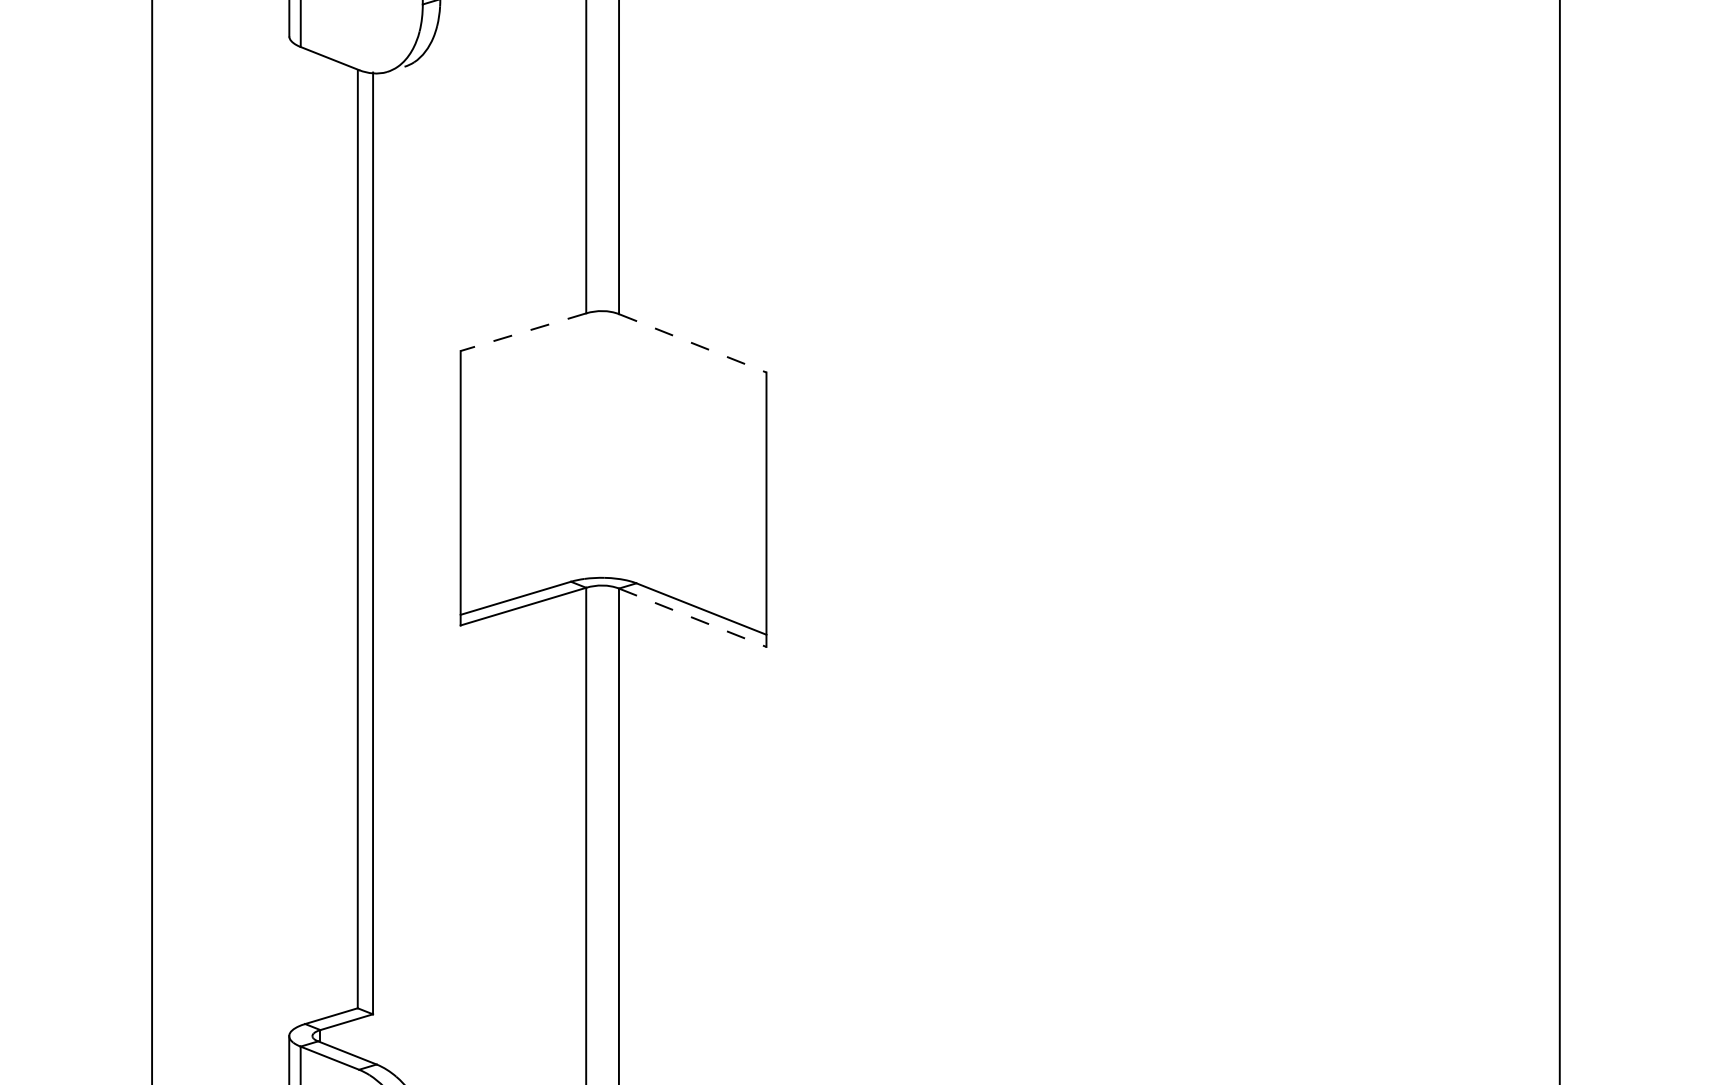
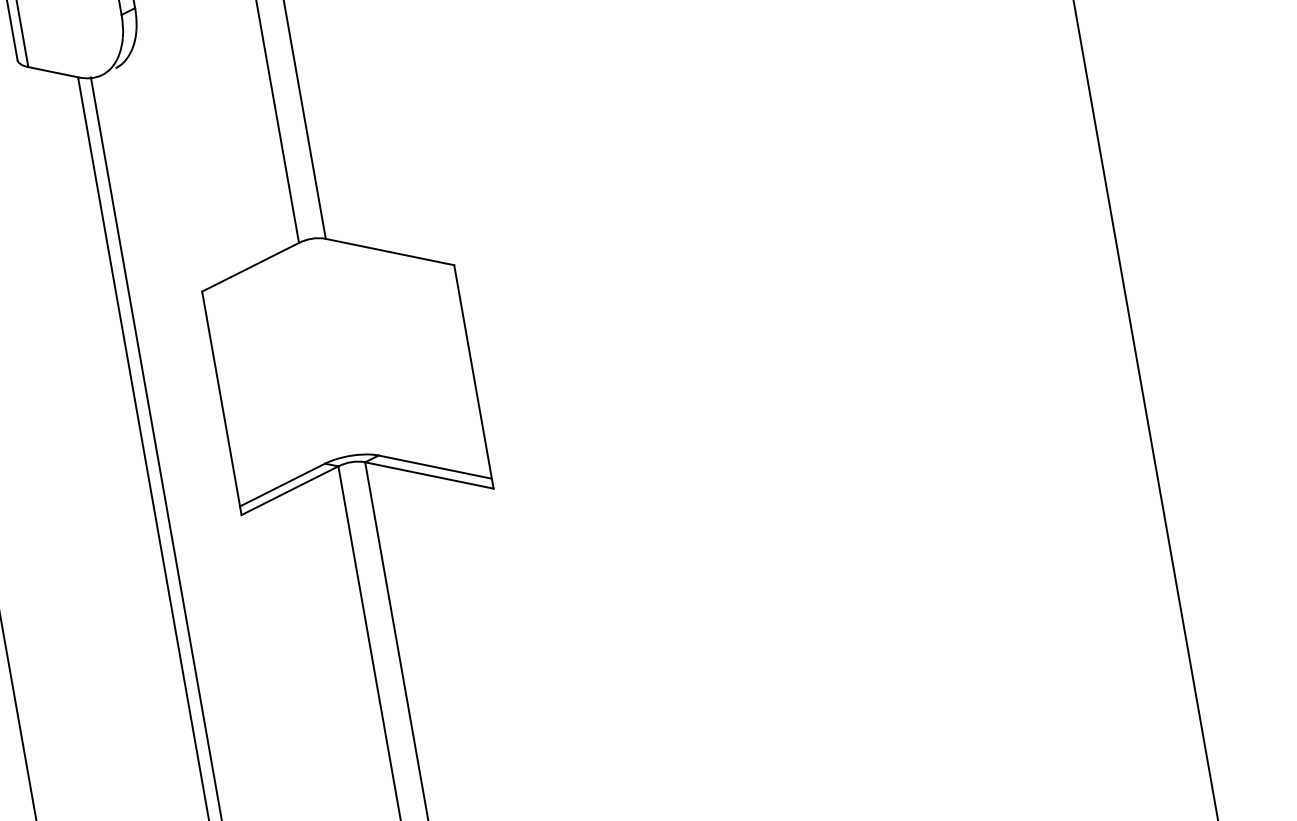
line: (523, 332) -> (250, 267), dashed -> solid
line: (693, 343) -> (390, 252), dashed -> solid
line: (693, 617) -> (429, 475), dashed -> solid

